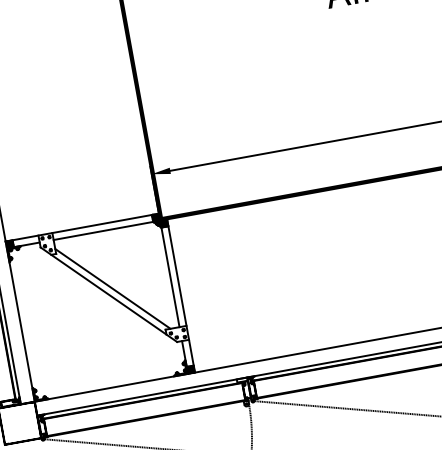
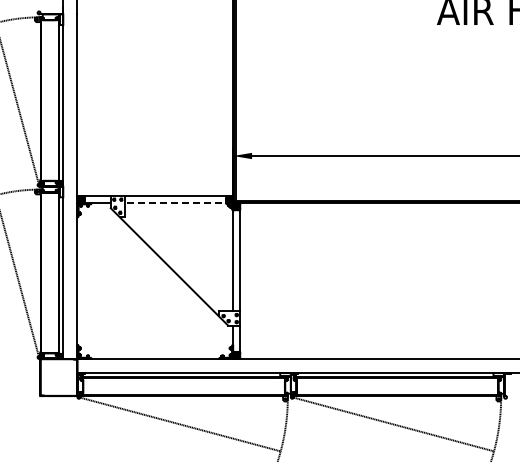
line: (106, 230) -> (178, 203), solid -> dashed
line: (112, 288) -> (174, 261), removed

